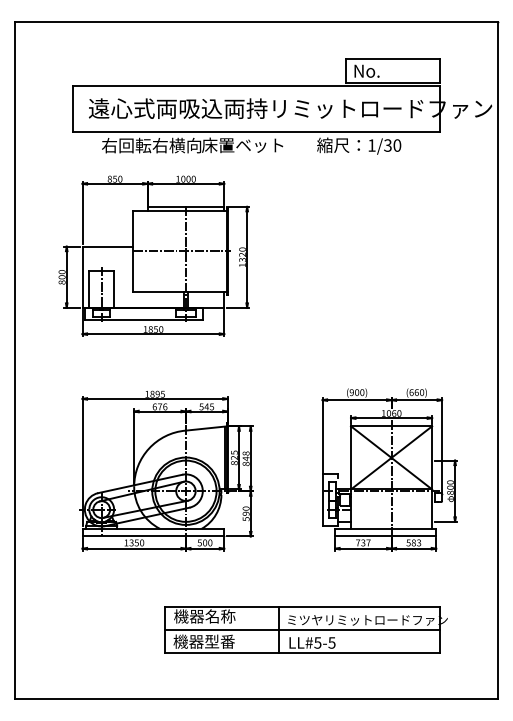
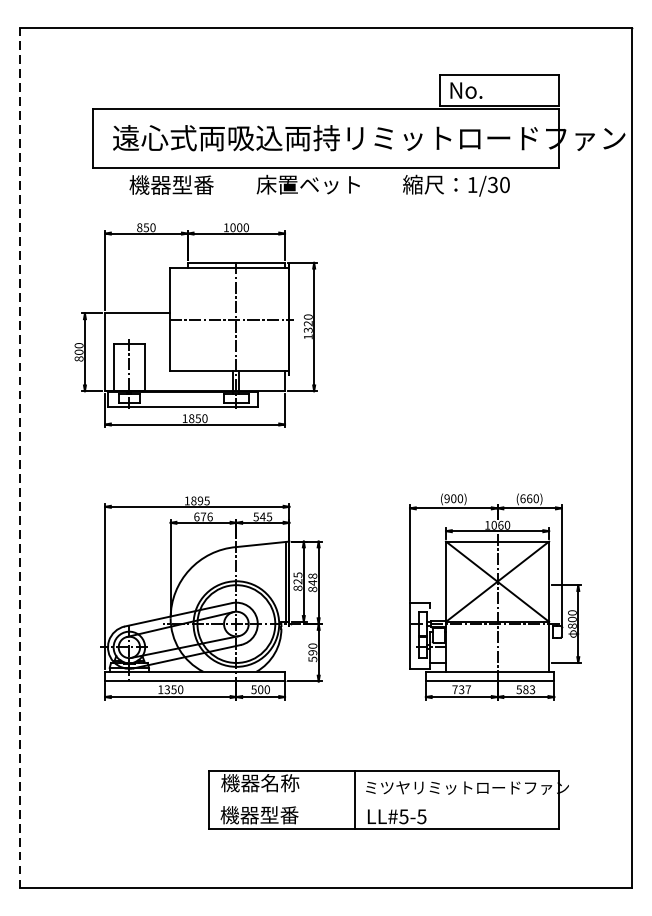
text: (151, 145) -> (192, 184), 右回転右横向 -> 機器型番
line: (15, 360) -> (19, 458), solid -> dashed
line: (302, 629) -> (384, 799), removed

